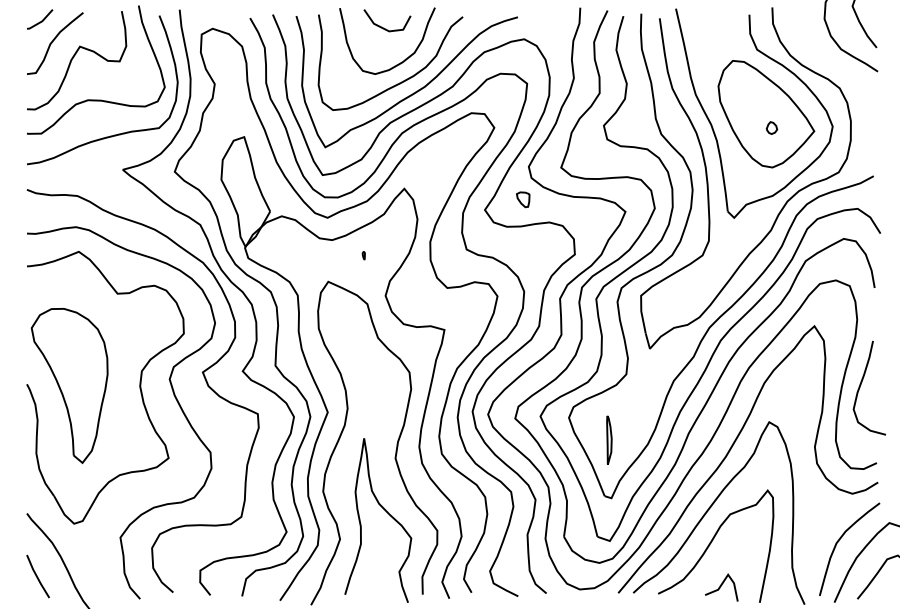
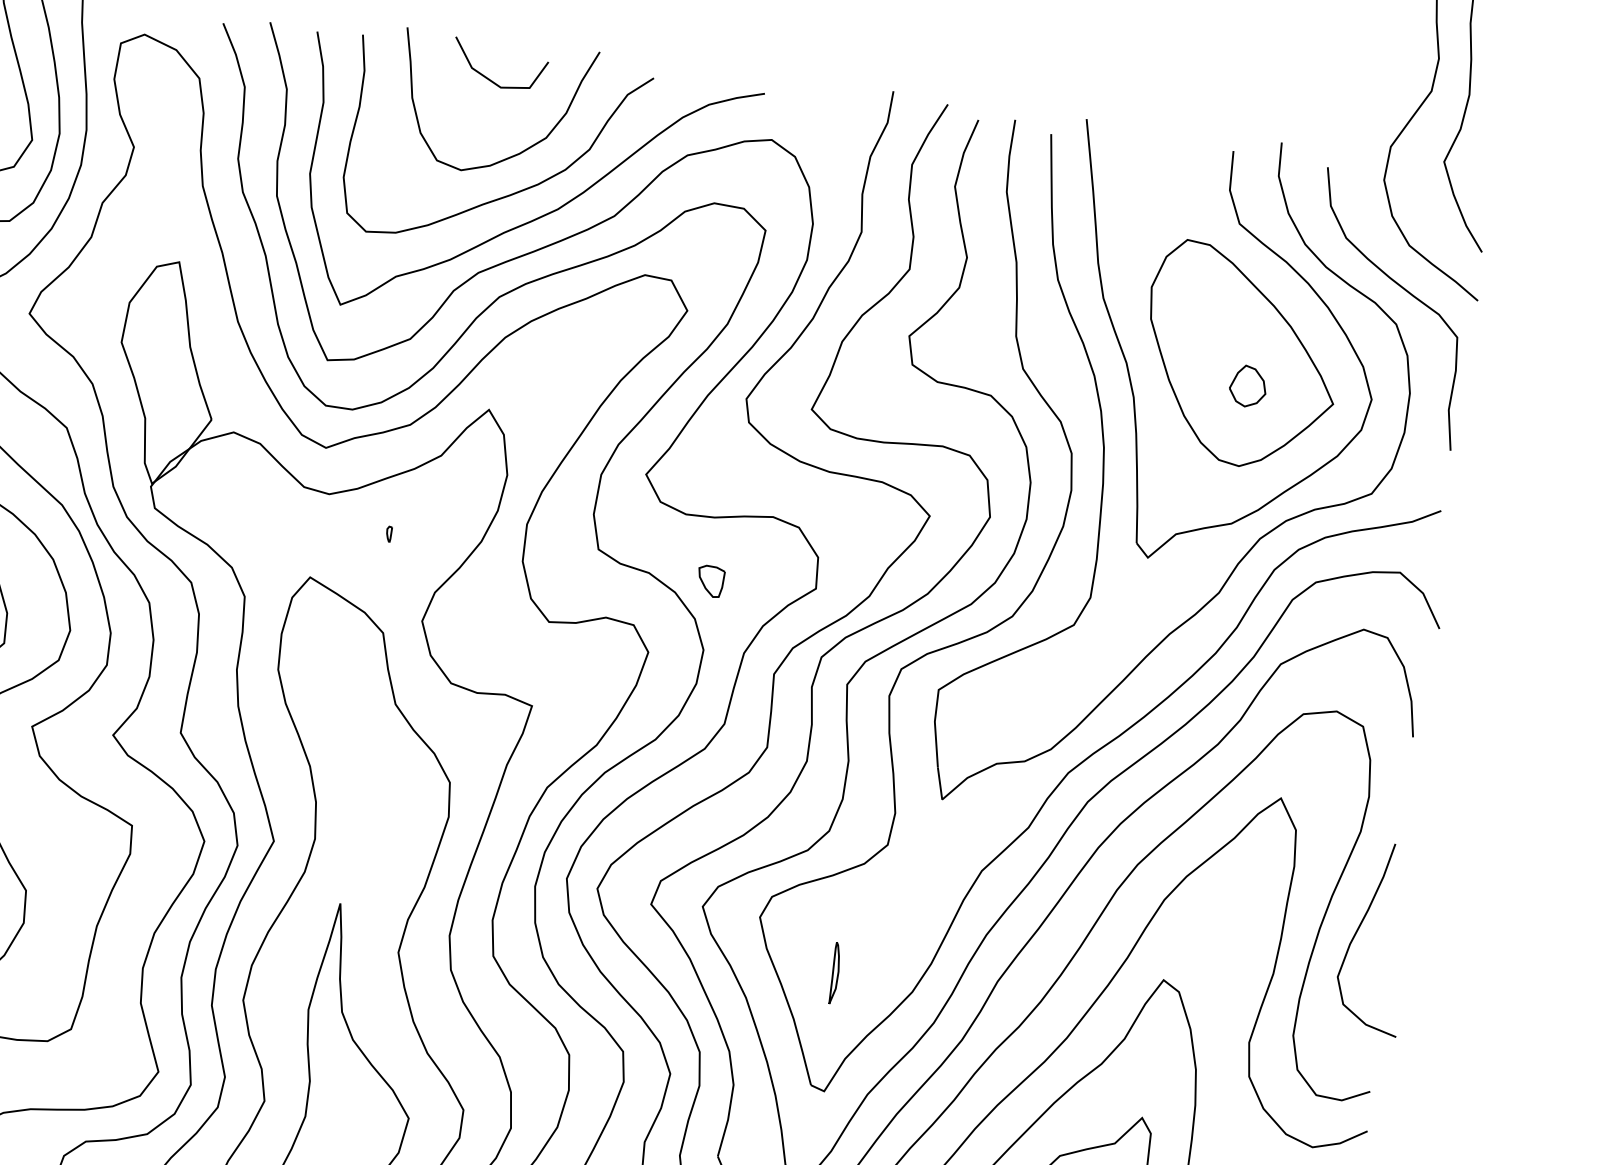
curve: (840, 71) -> (1402, 290), added
part: (771, 127) -> (1247, 384), size x1.67
part: (523, 199) -> (711, 580), moved
part: (608, 439) -> (834, 971), size x0.62

